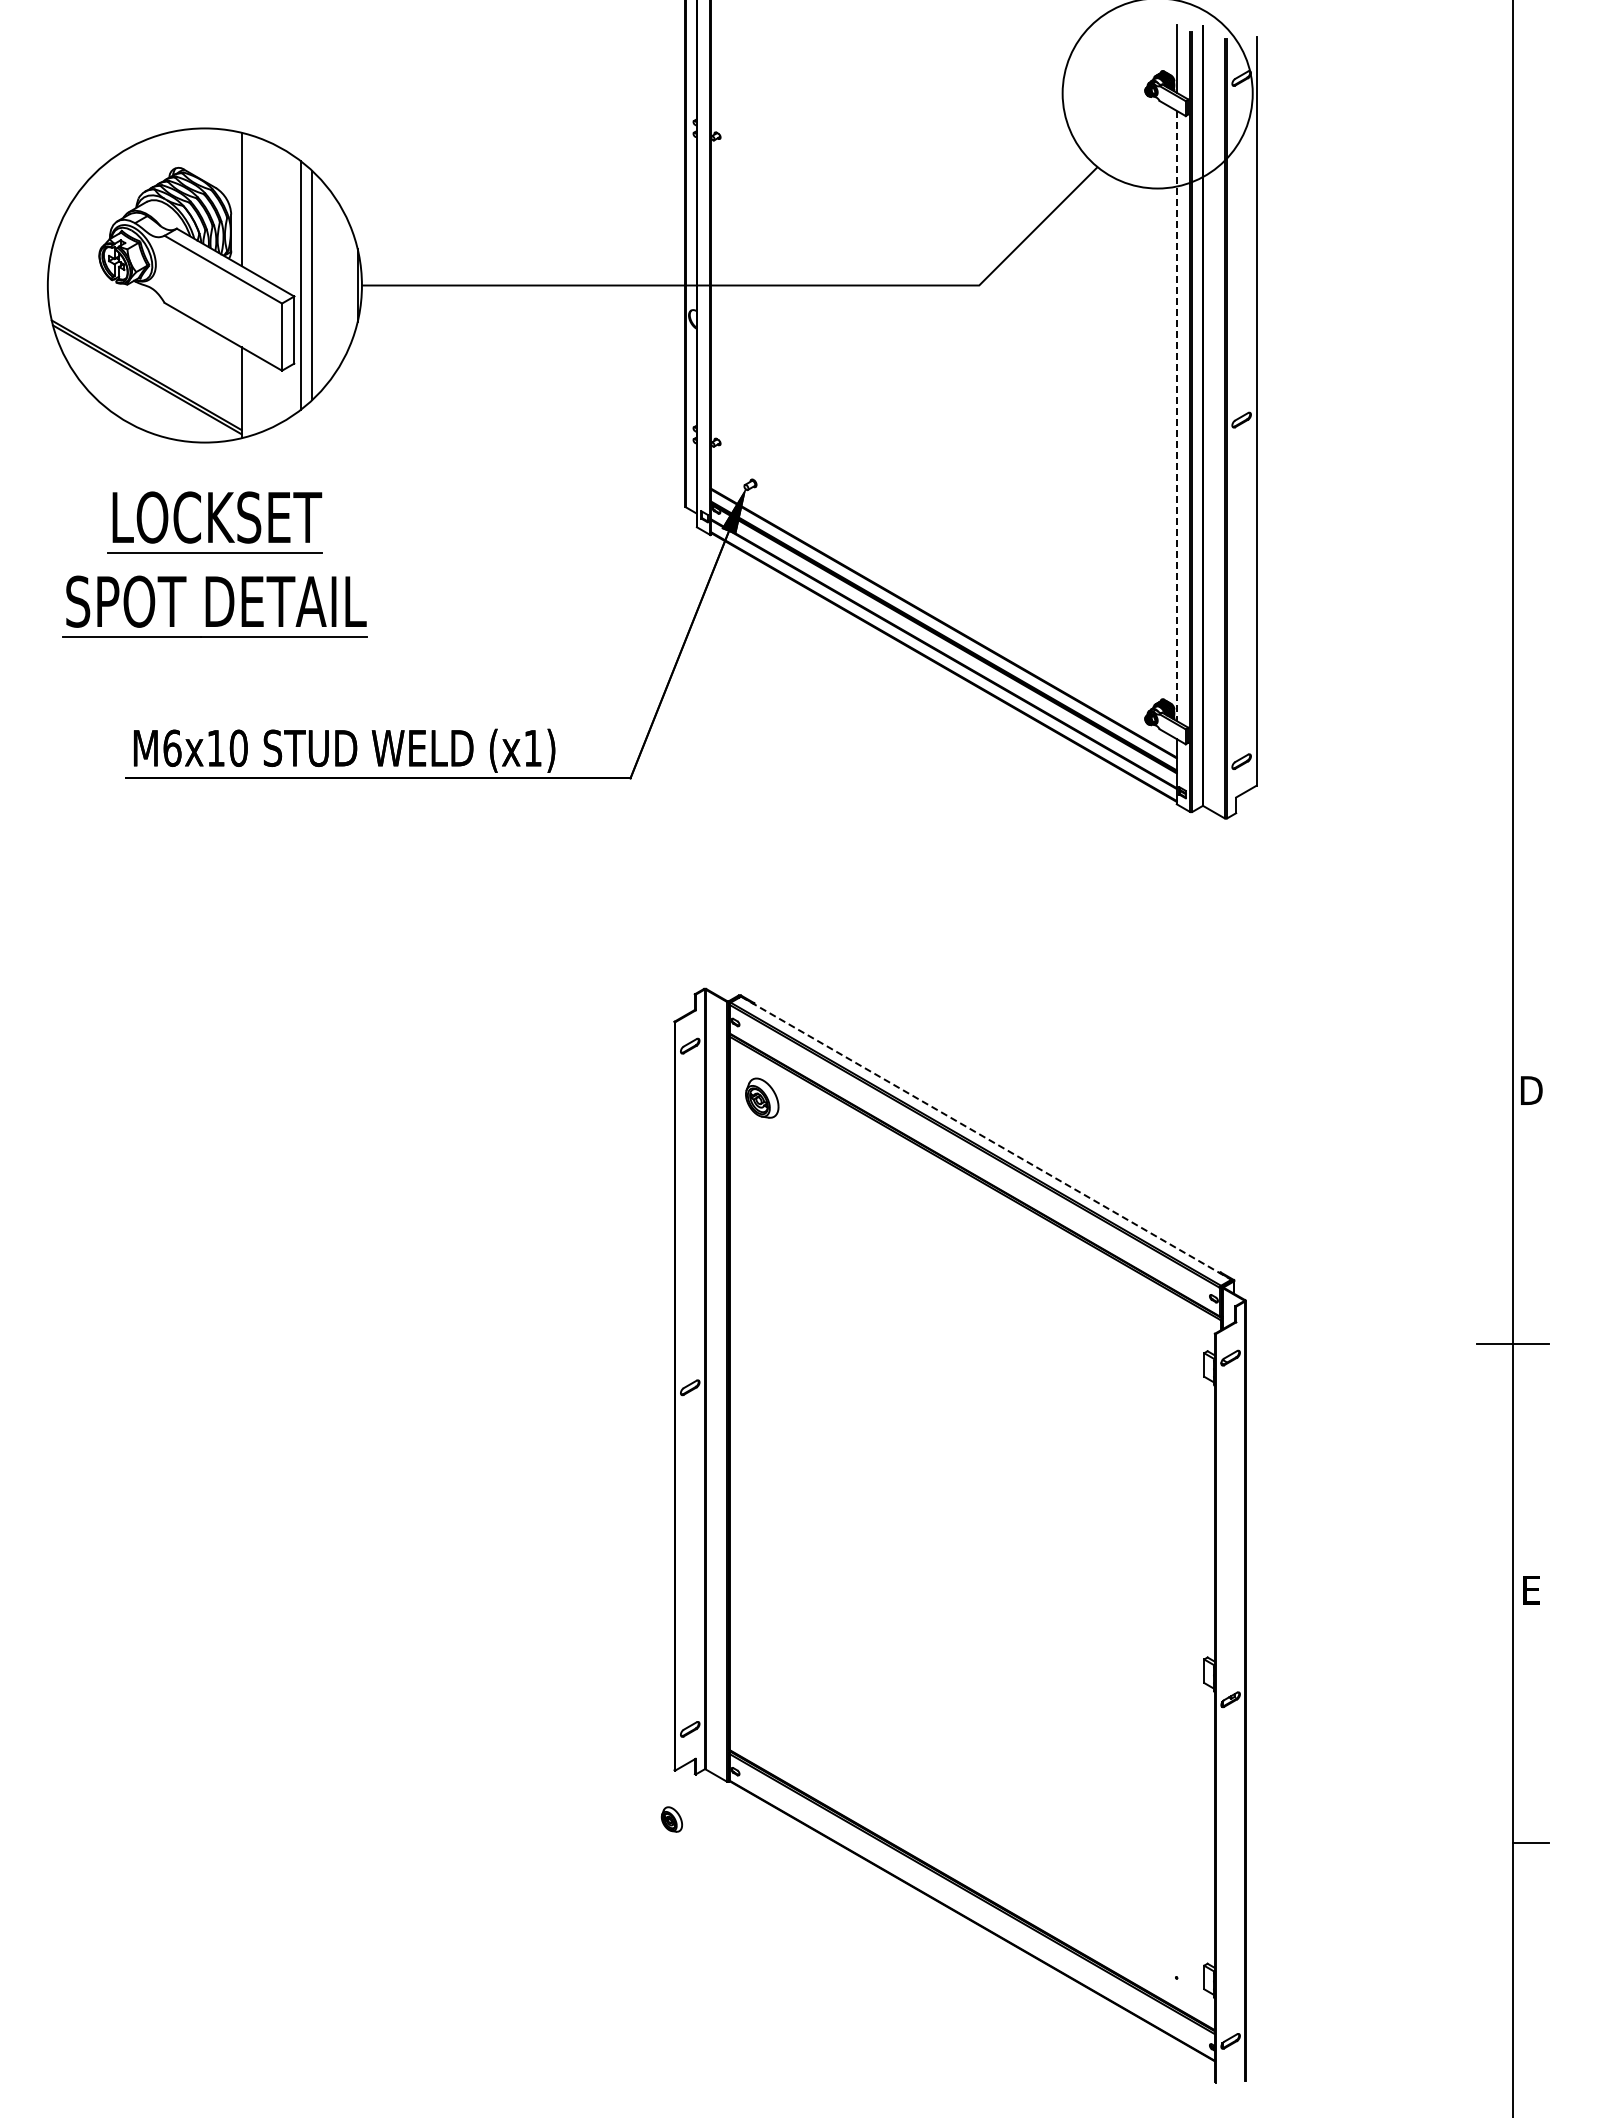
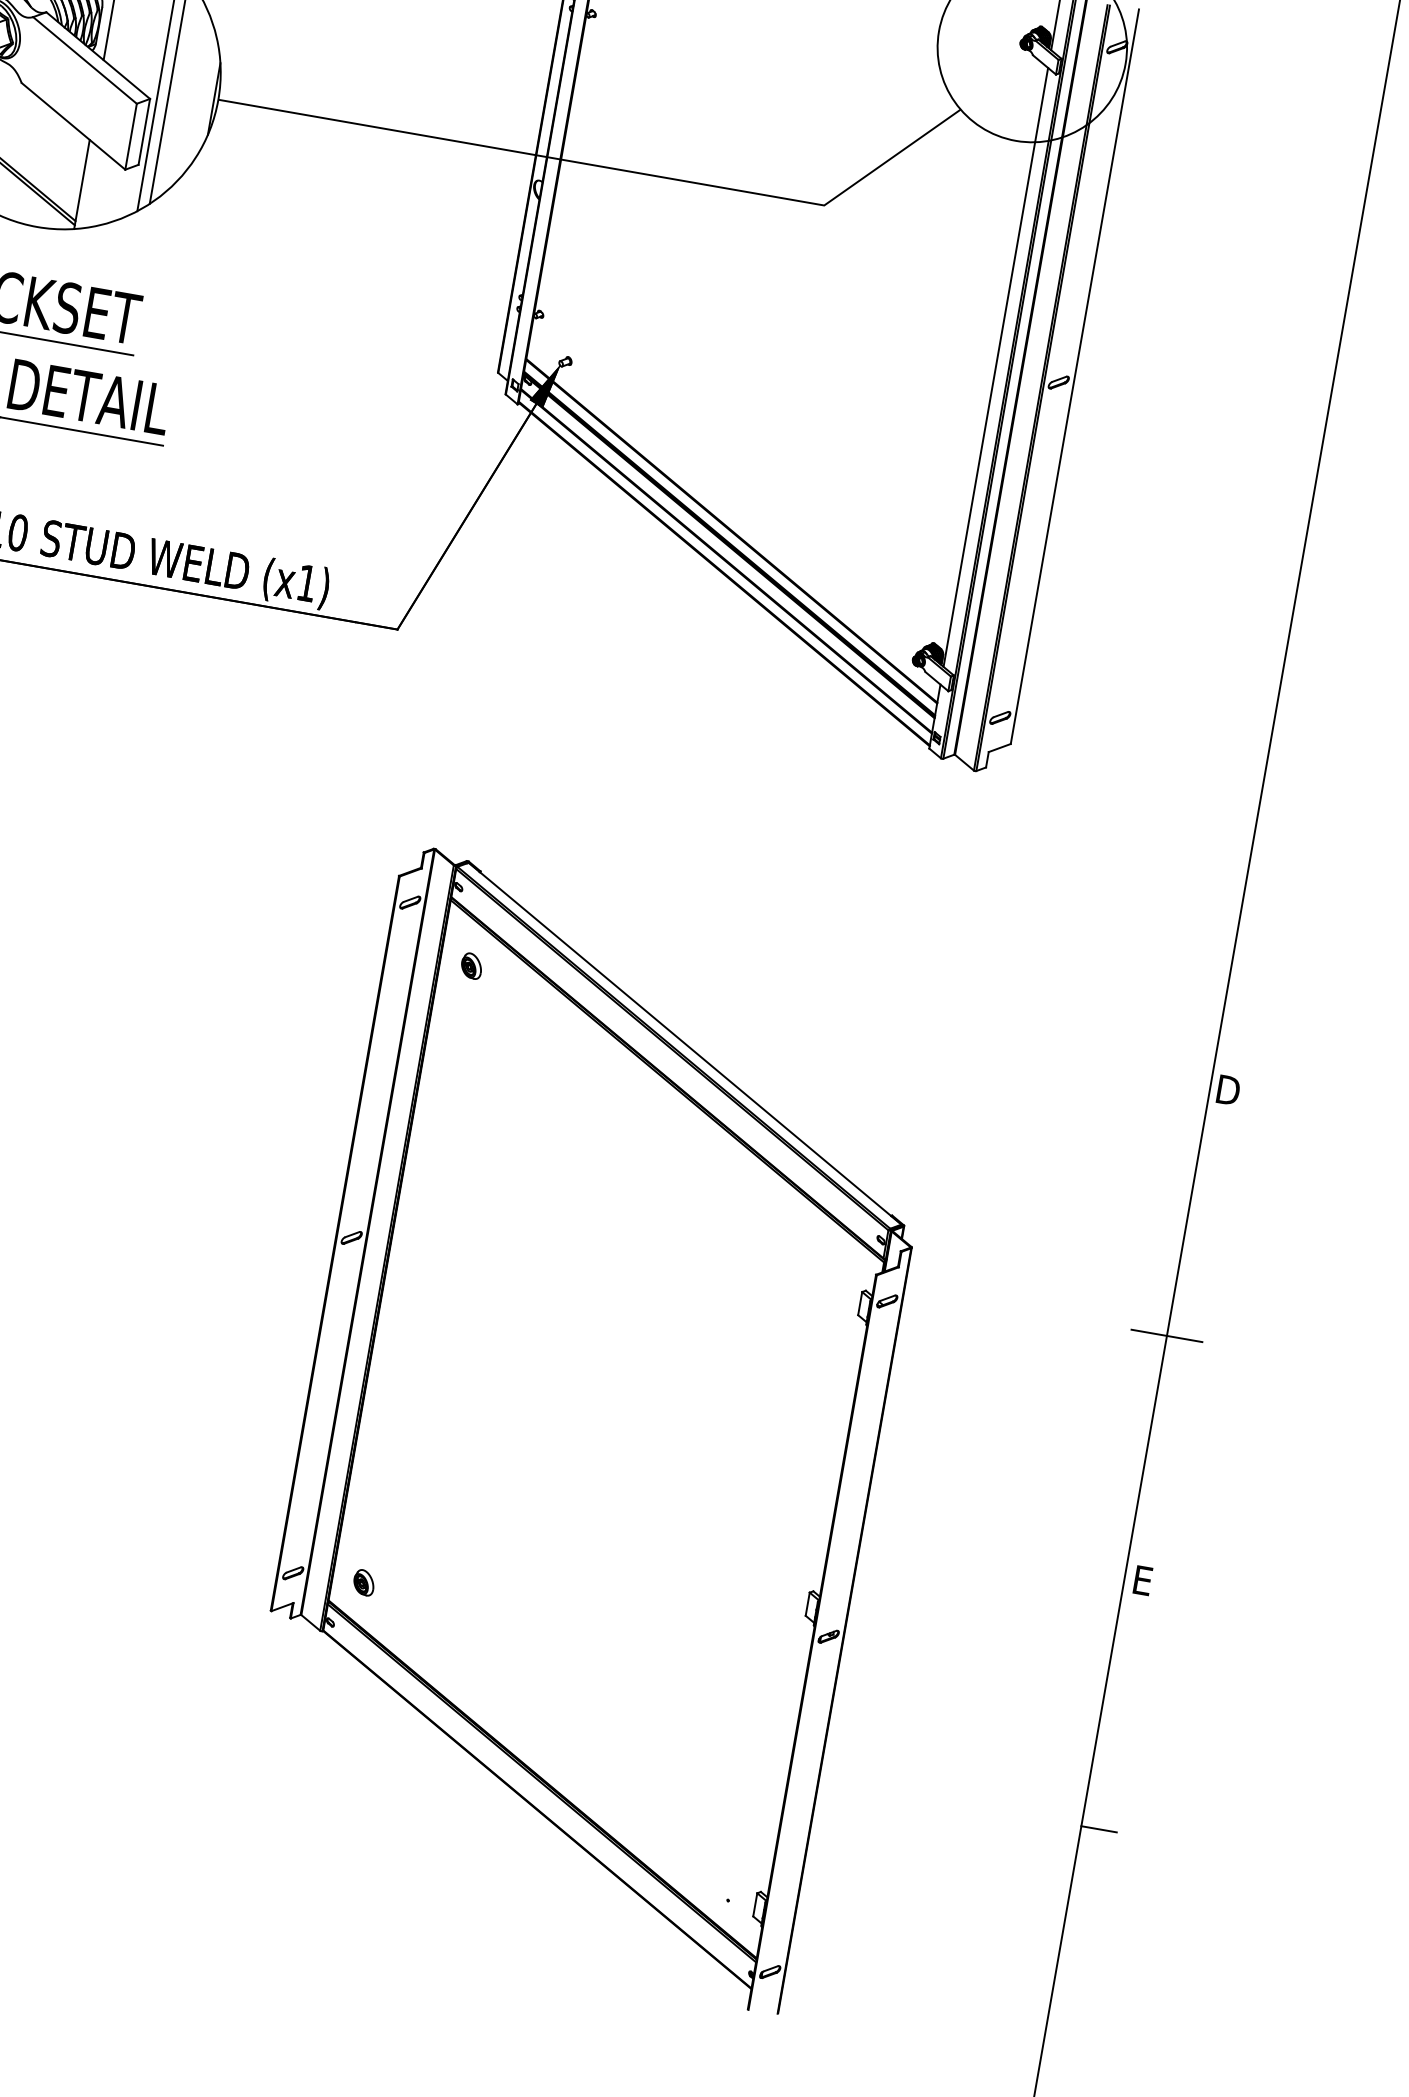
line: (1176, 416) -> (995, 367), dashed -> solid
part: (761, 1098) -> (471, 966), size x0.62
line: (986, 1138) -> (685, 1044), dashed -> solid
part: (671, 1819) -> (363, 1582), moved

